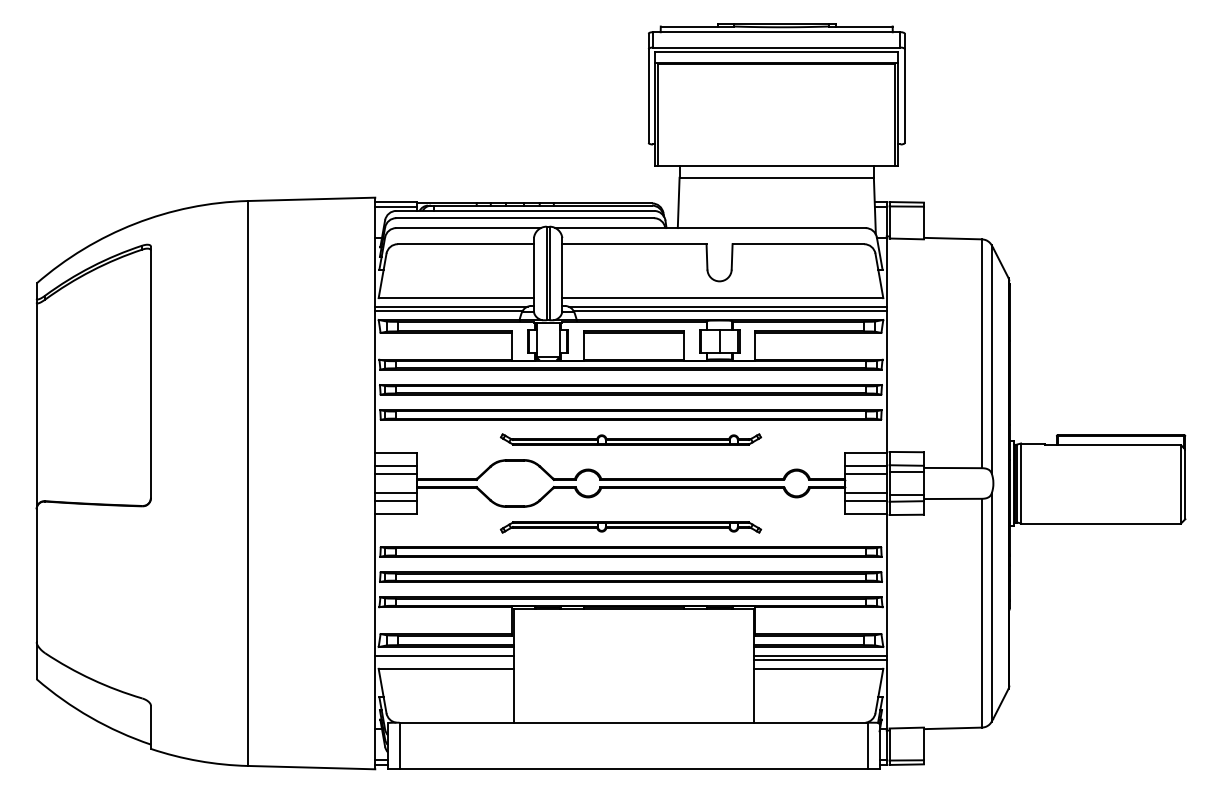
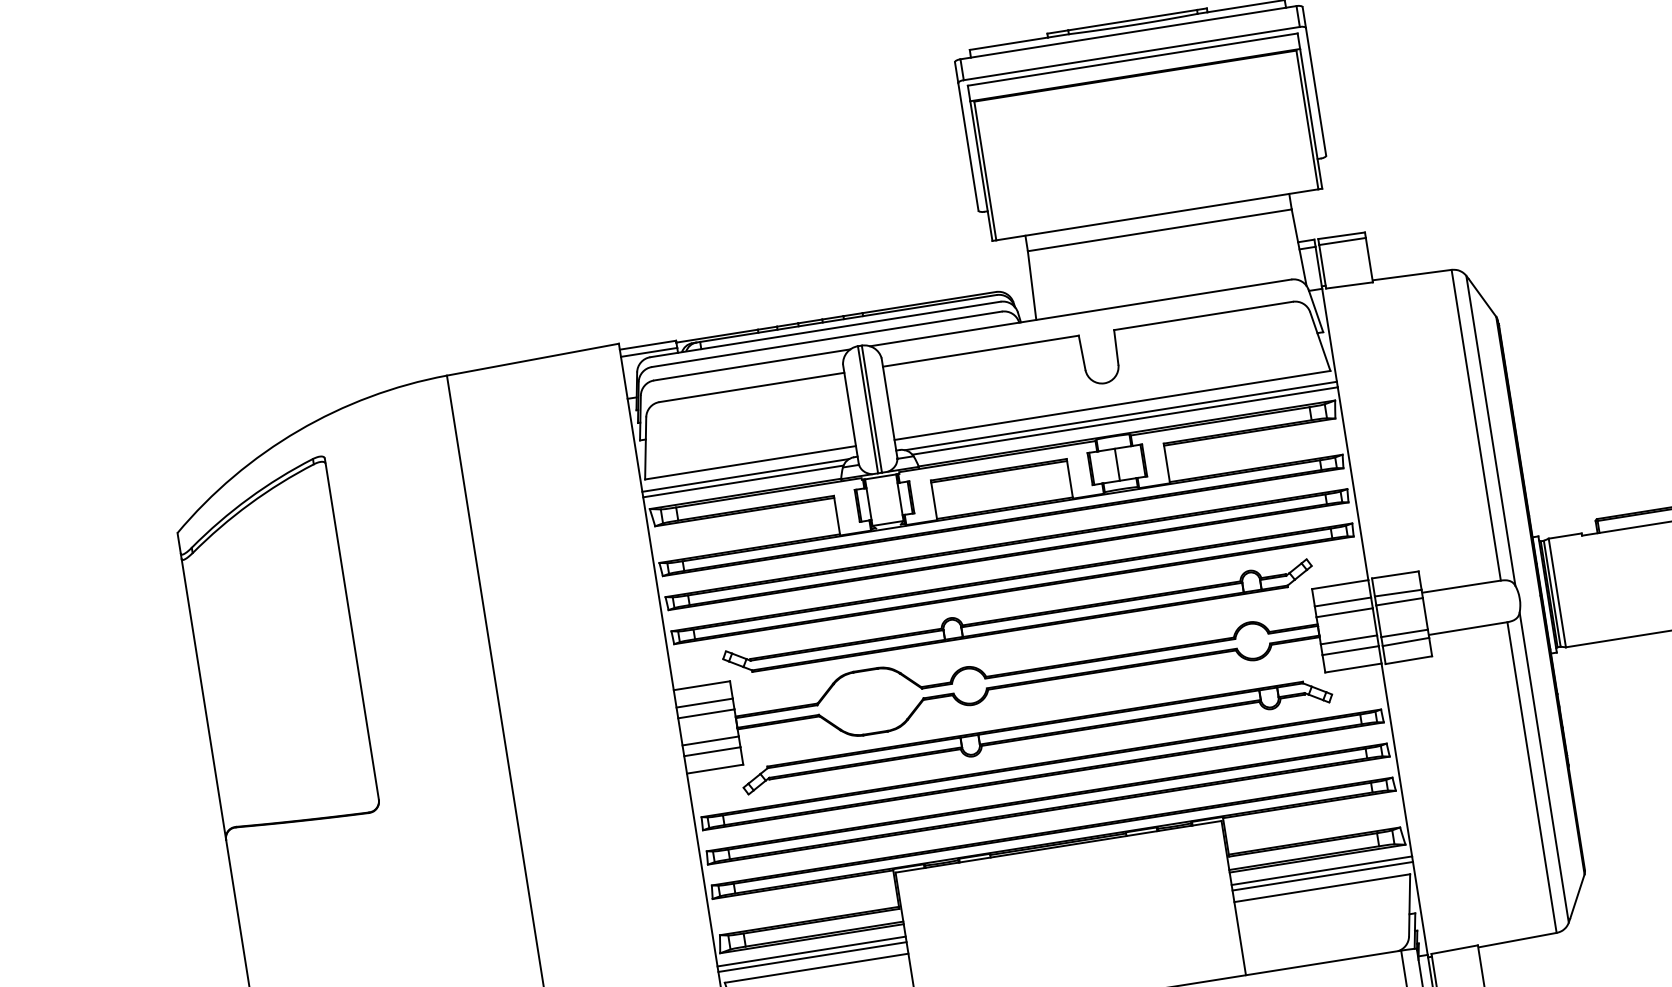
part: (630, 439) -> (1017, 617), size x1.67
part: (630, 527) -> (1036, 736), size x1.67
line: (444, 660) -> (812, 957), added

